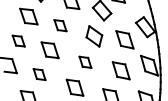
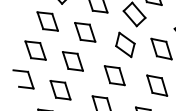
part: (60, 25) -> (85, 32), size x1.43
part: (18, 40) -> (35, 49), size x1.43
part: (85, 62) -> (114, 75), size x1.43
part: (39, 74) -> (60, 90), size x1.43

